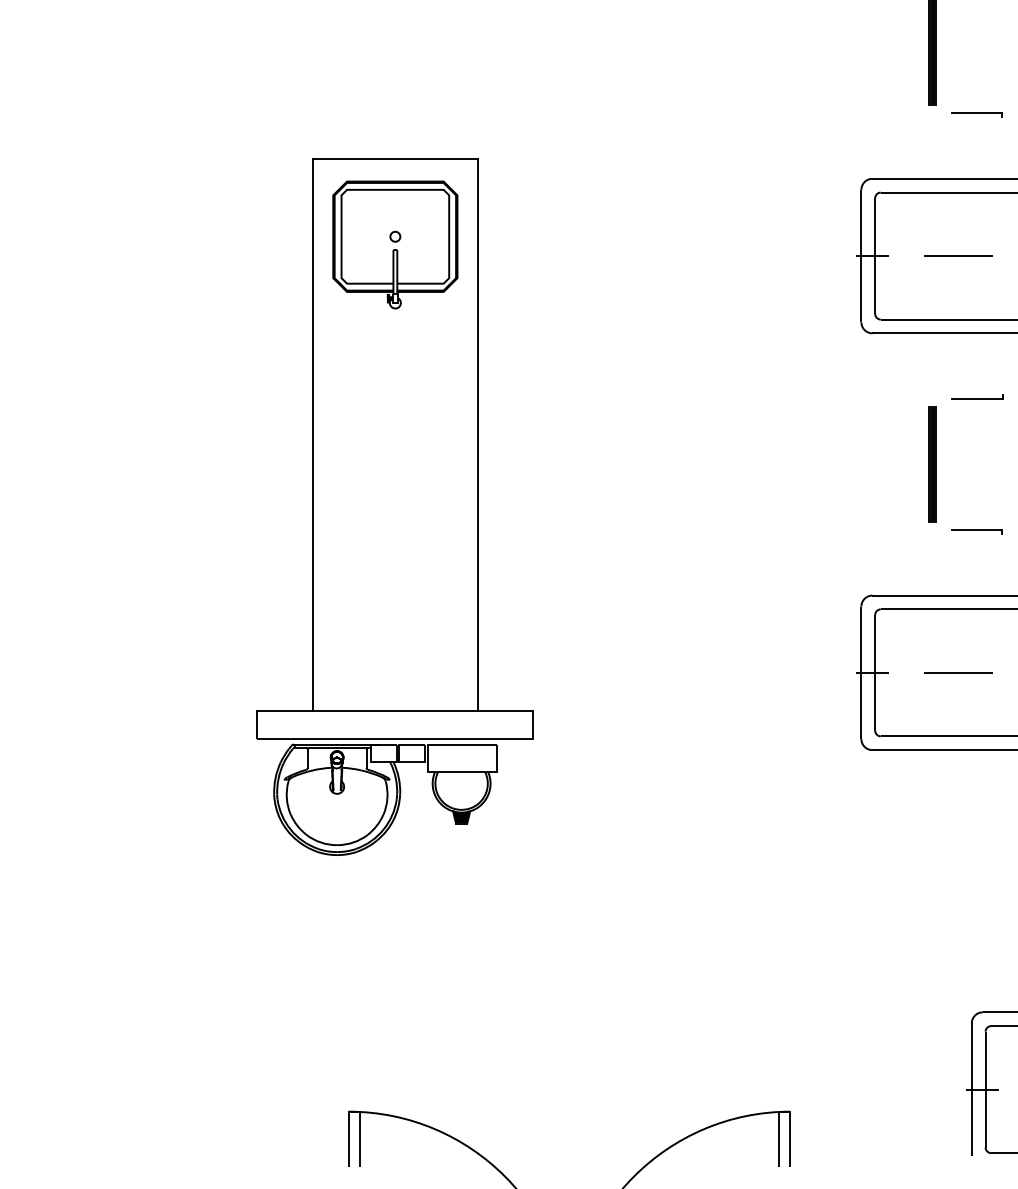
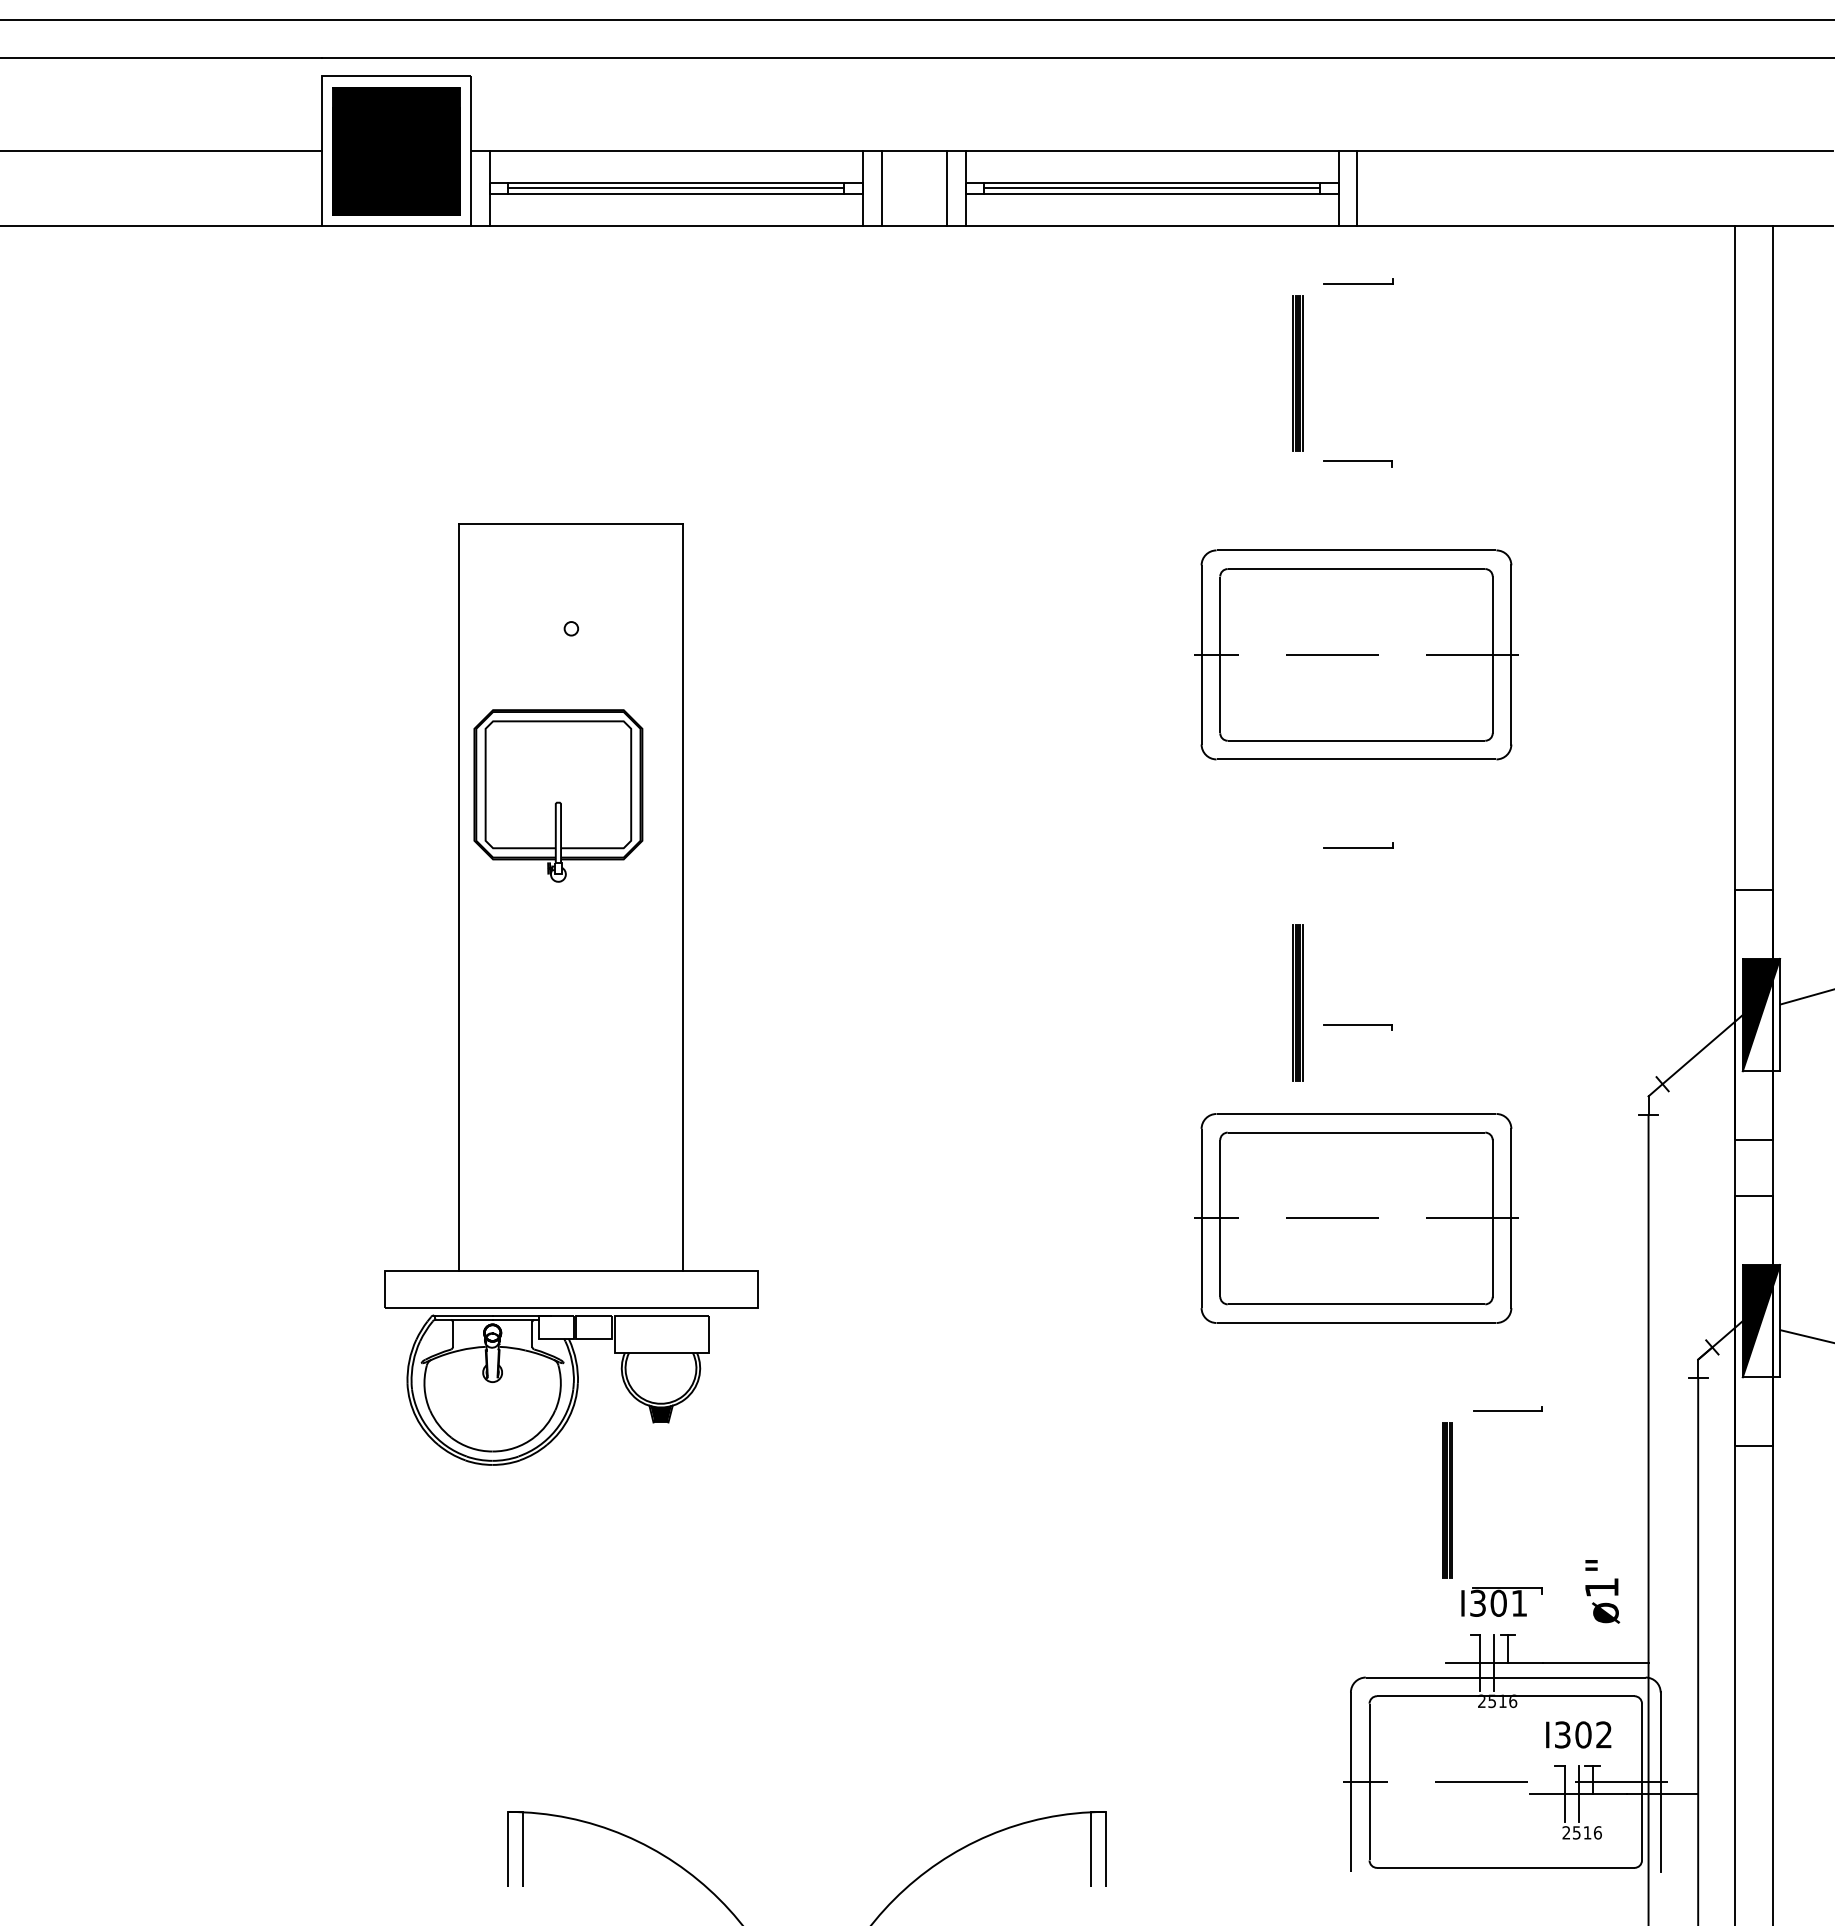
part: (395, 244) -> (558, 795), moved
part: (932, 464) -> (1297, 1002), moved

